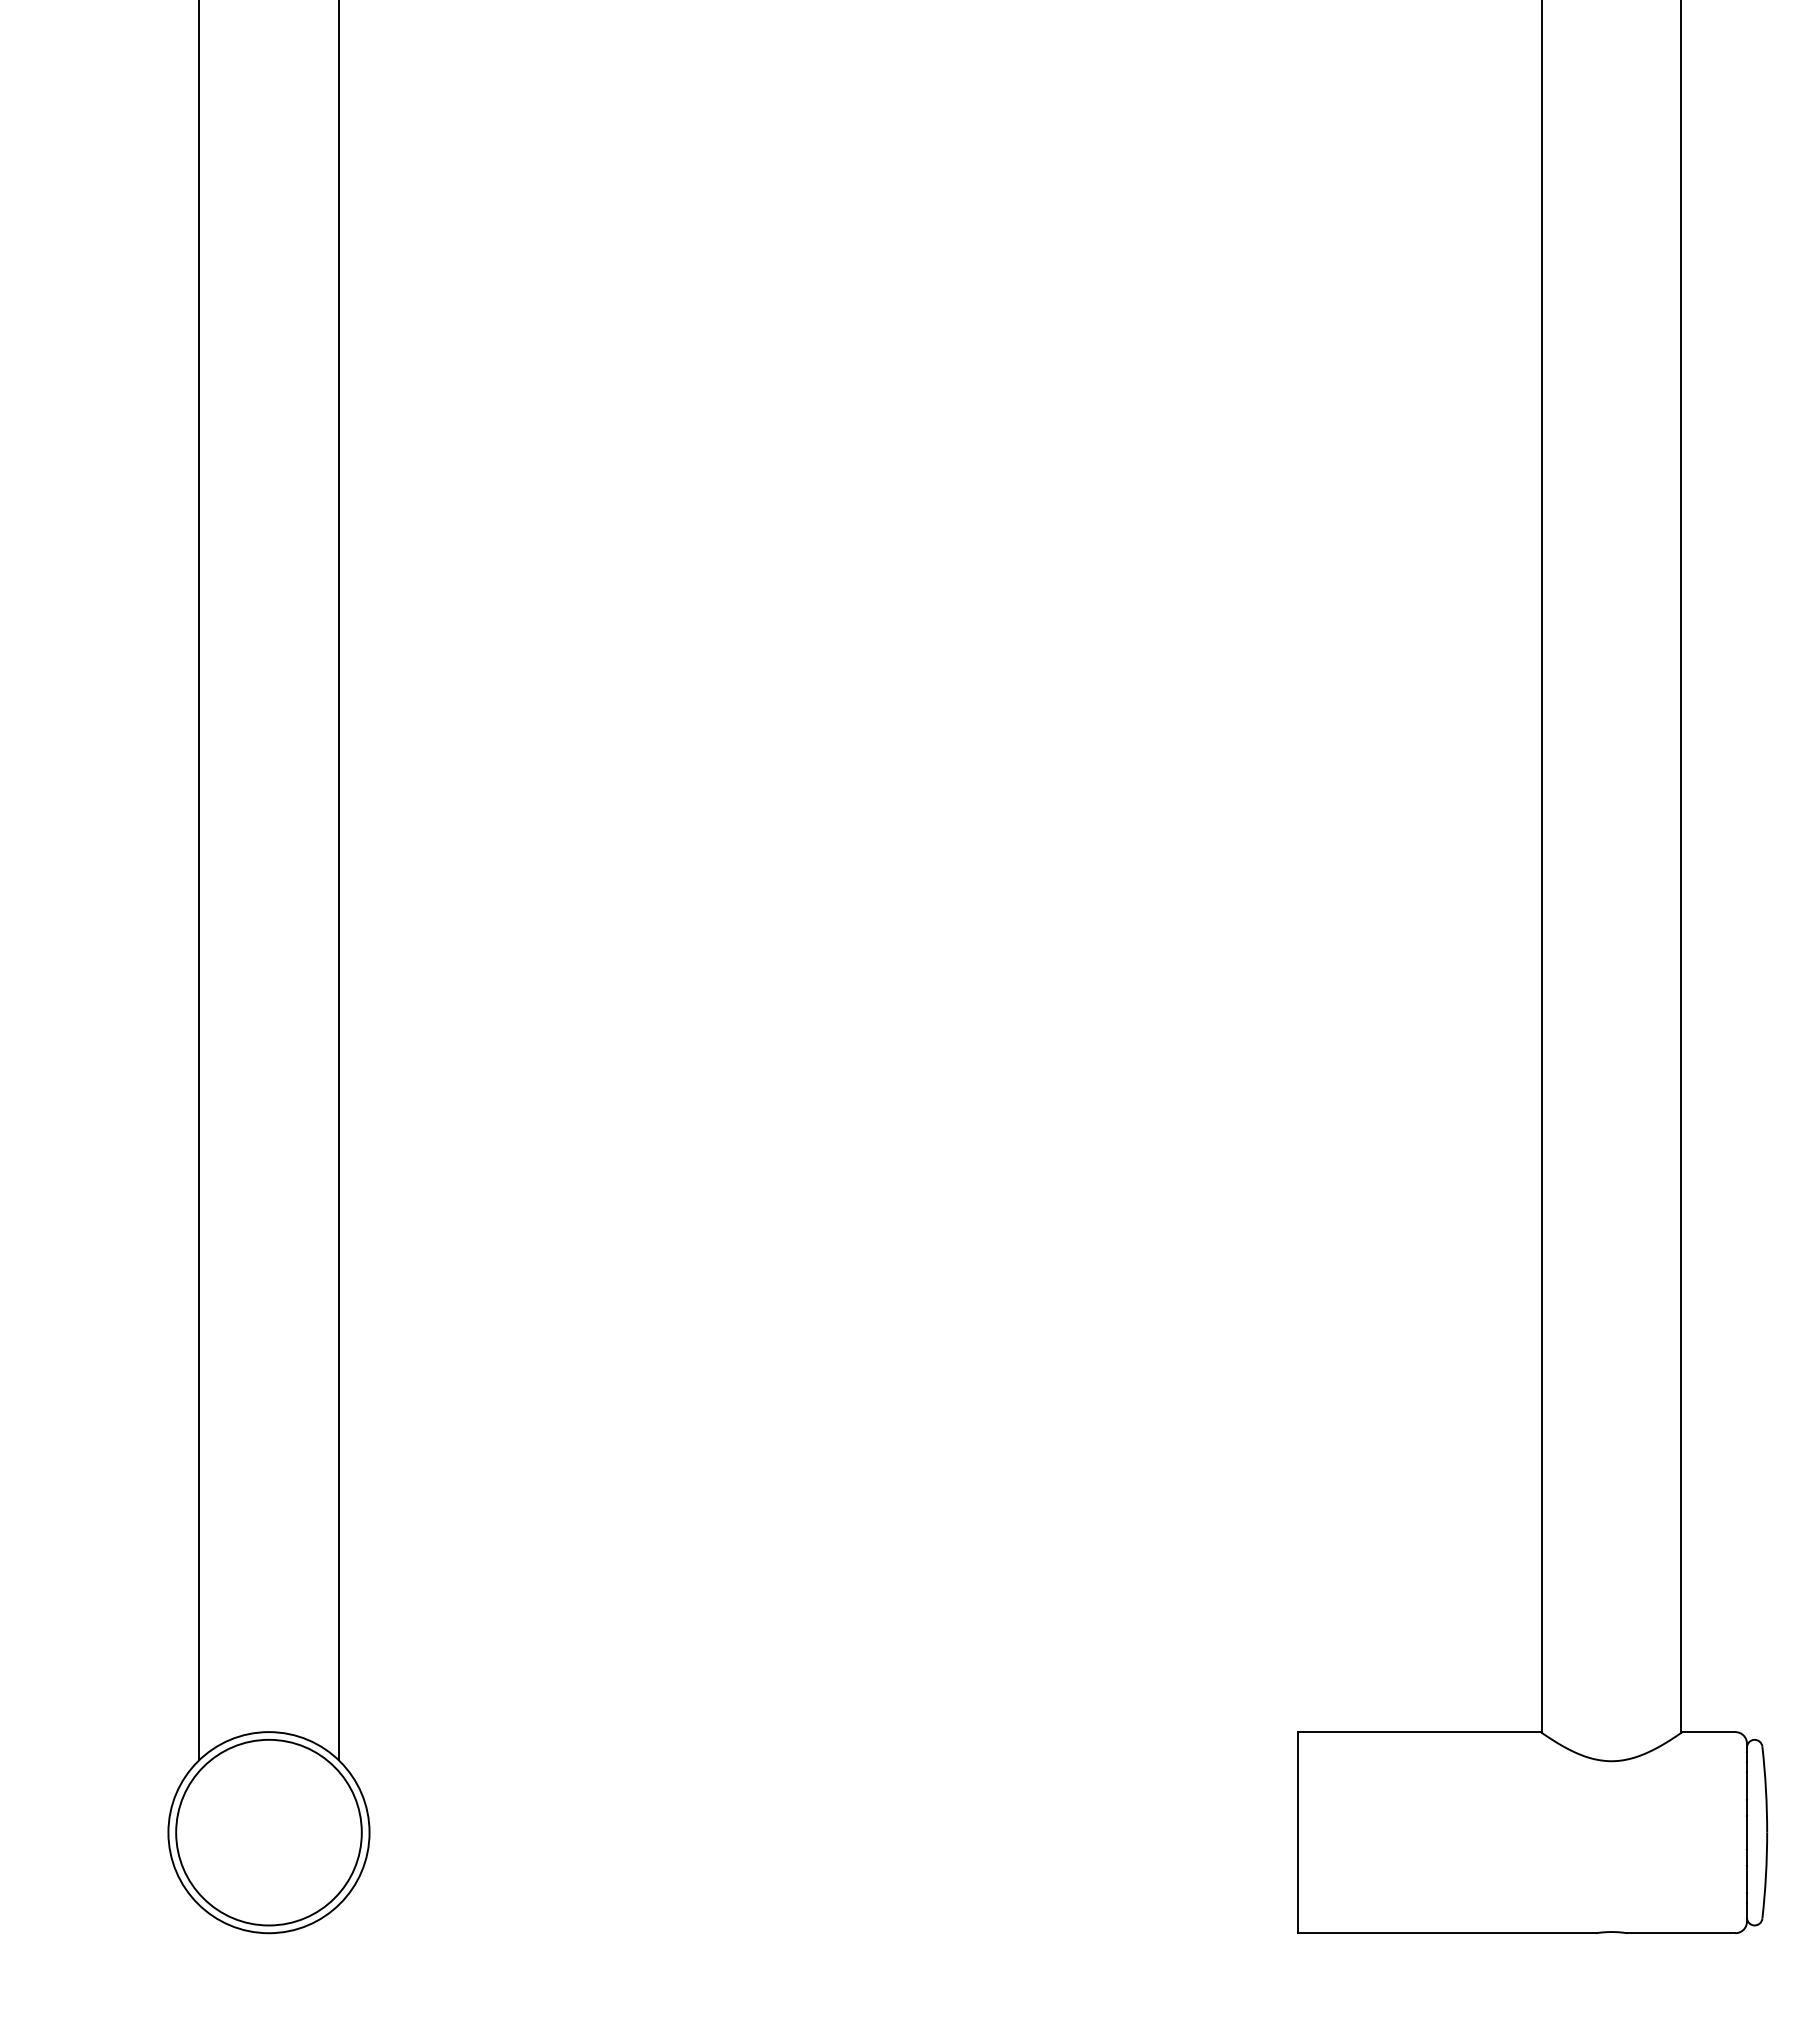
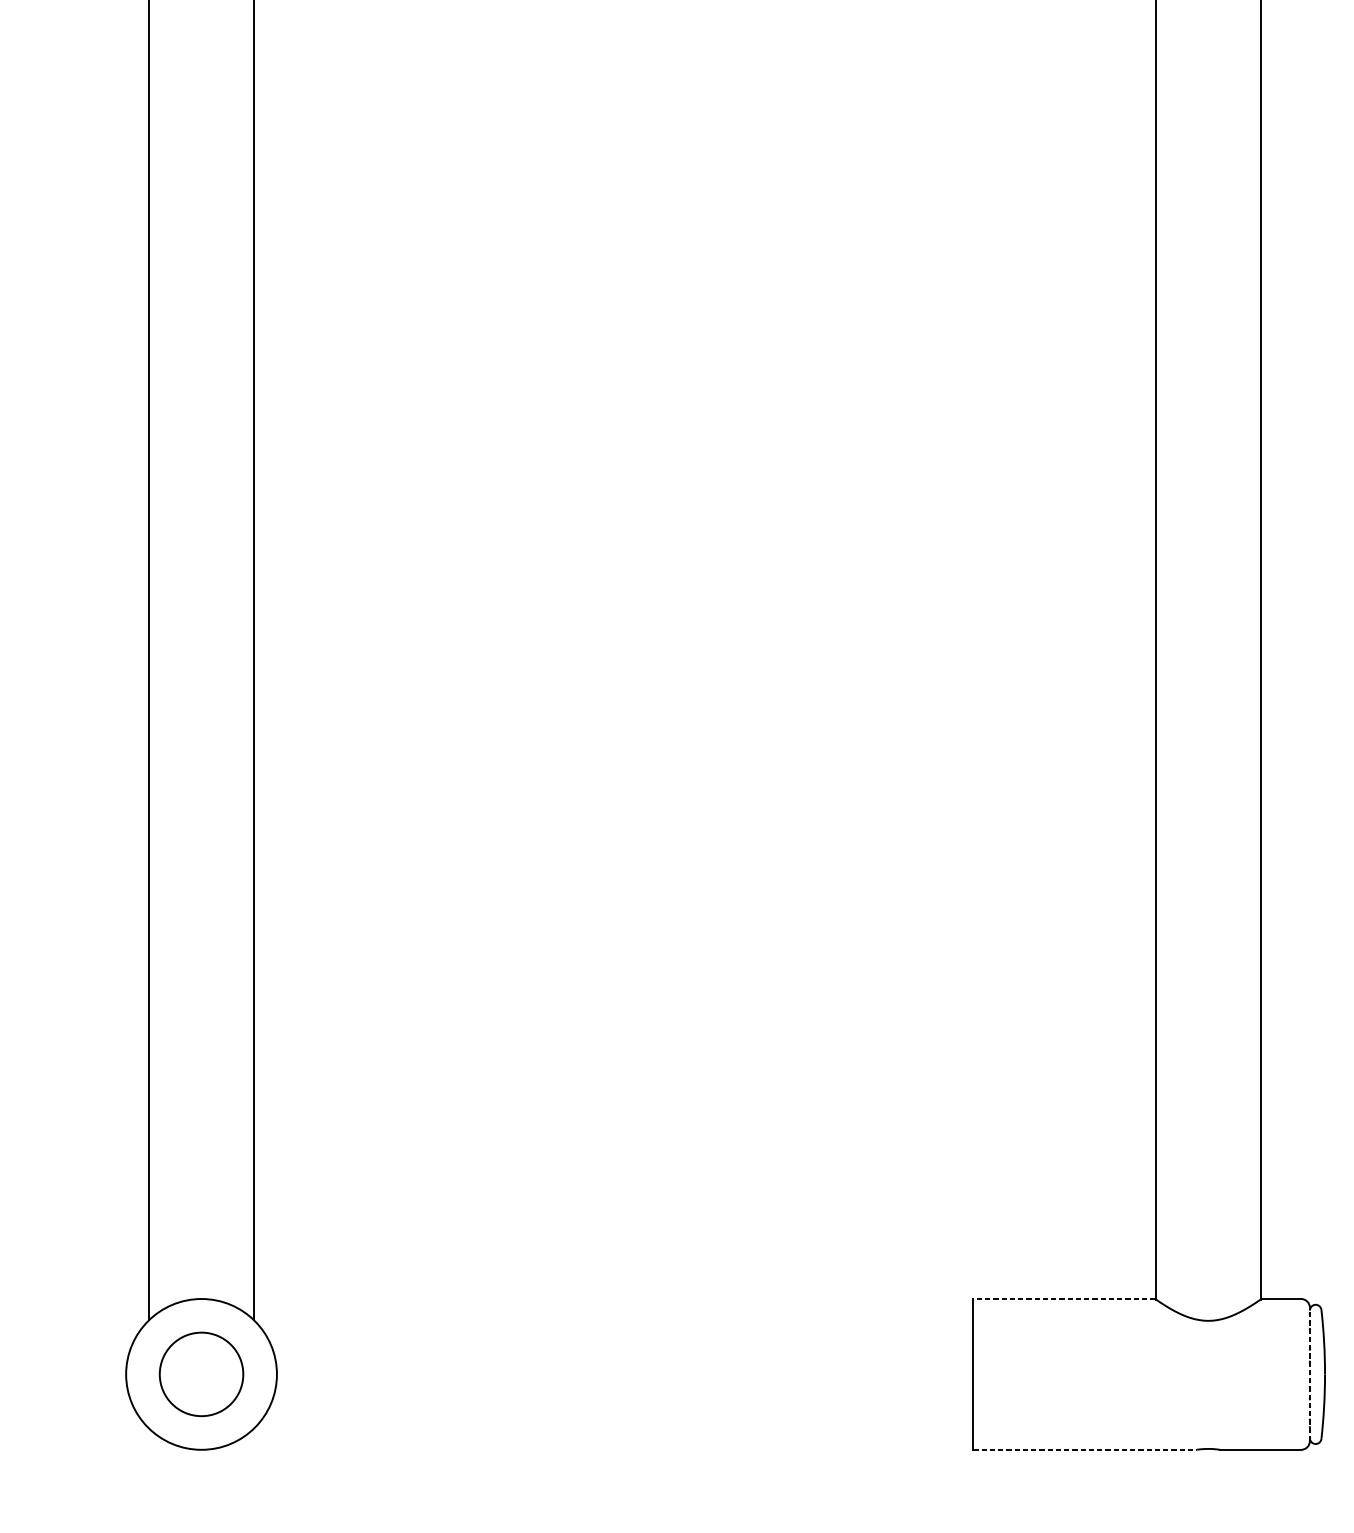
line: (1419, 1732) -> (1064, 1299), solid -> dashed
circle: (268, 1832) -> (201, 1374), size x0.6
line: (1746, 1832) -> (1309, 1374), solid -> dashed
line: (1447, 1933) -> (1085, 1450), solid -> dashed

